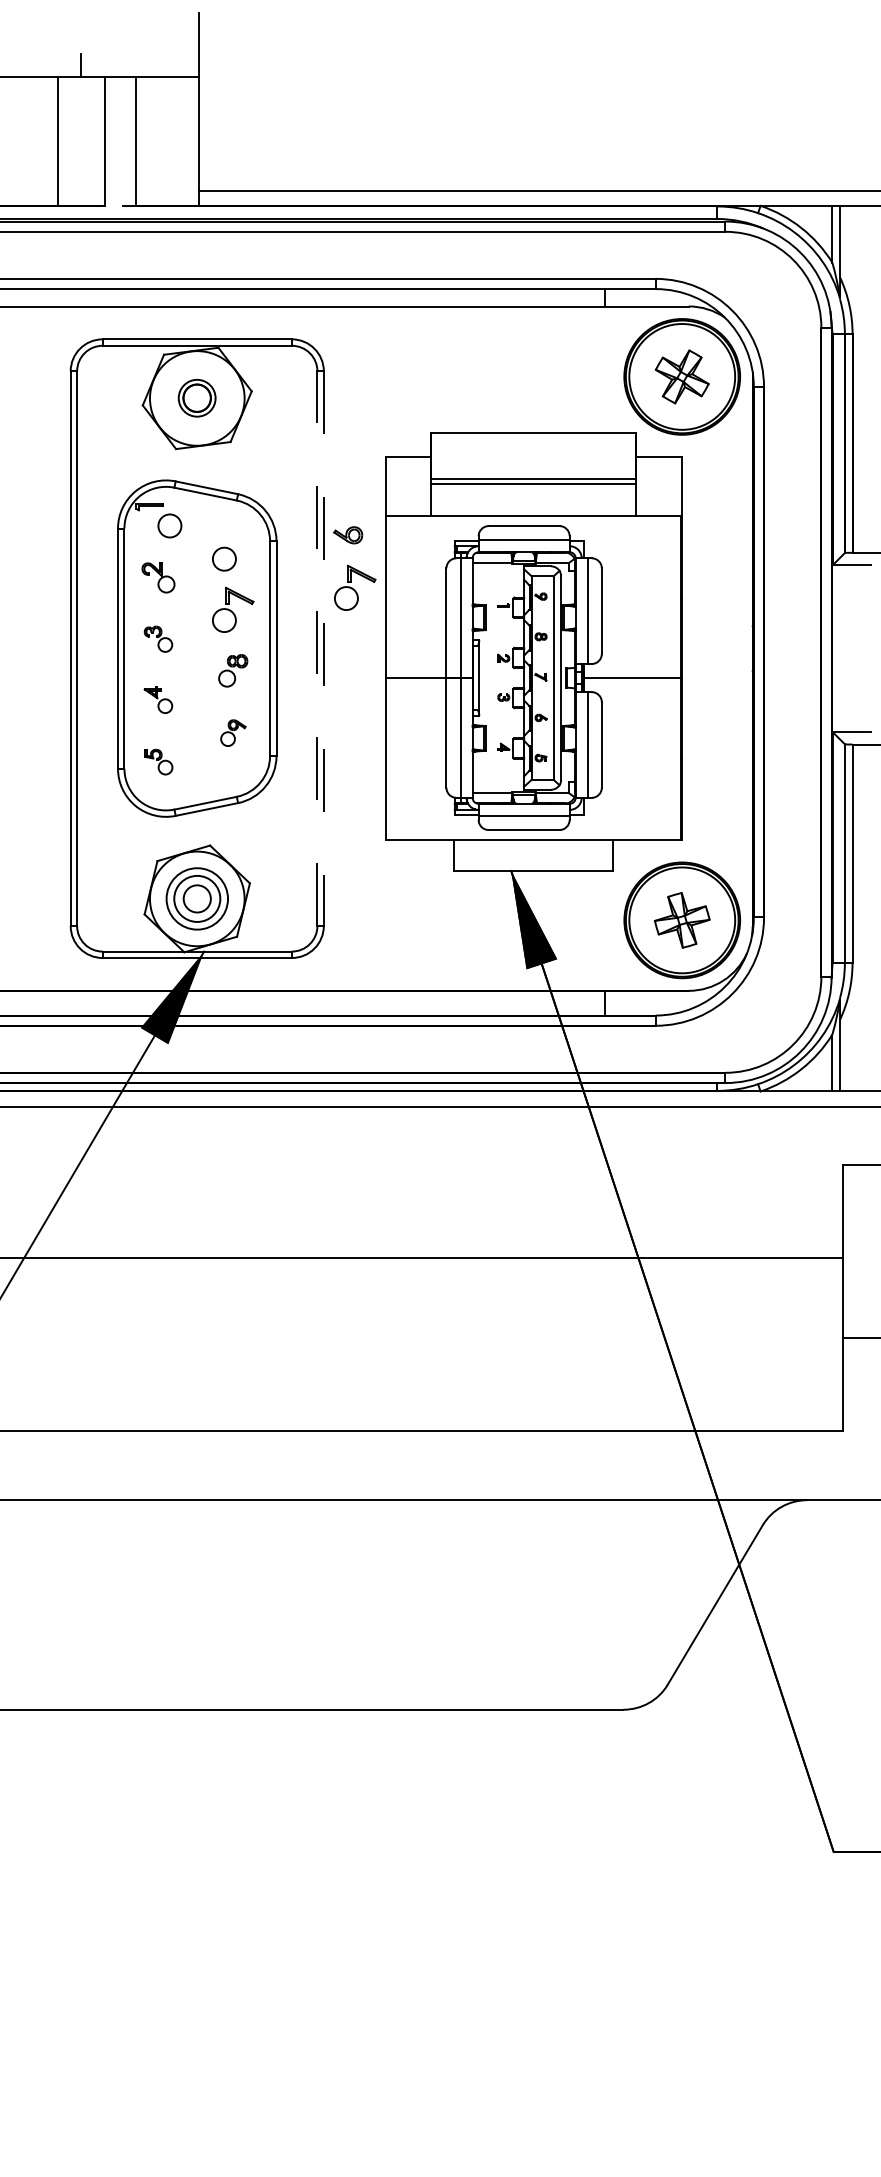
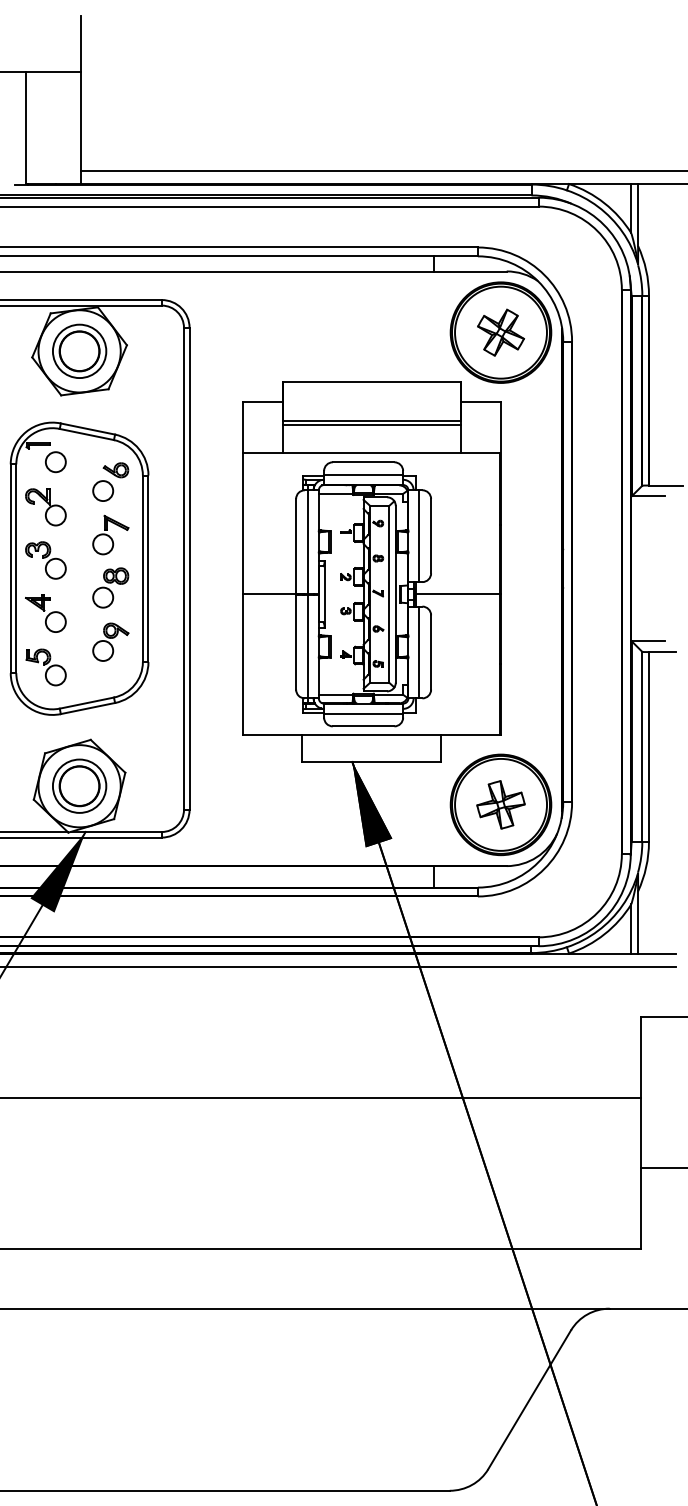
part: (196, 397) -> (78, 350), size x1.67
part: (348, 535) -> (116, 470), moved
part: (158, 577) -> (45, 506), size x1.43
part: (355, 587) -> (217, 515), removed
part: (158, 639) -> (45, 560), size x1.67
line: (317, 648) -> (184, 568), dashed -> solid
line: (323, 649) -> (189, 569), dashed -> solid
part: (233, 670) -> (111, 587), size x1.43
part: (158, 700) -> (45, 613), size x1.67
part: (233, 732) -> (111, 641), size x1.67
part: (158, 761) -> (45, 666), size x1.67
circle: (196, 898) -> (78, 785), size x1.67

